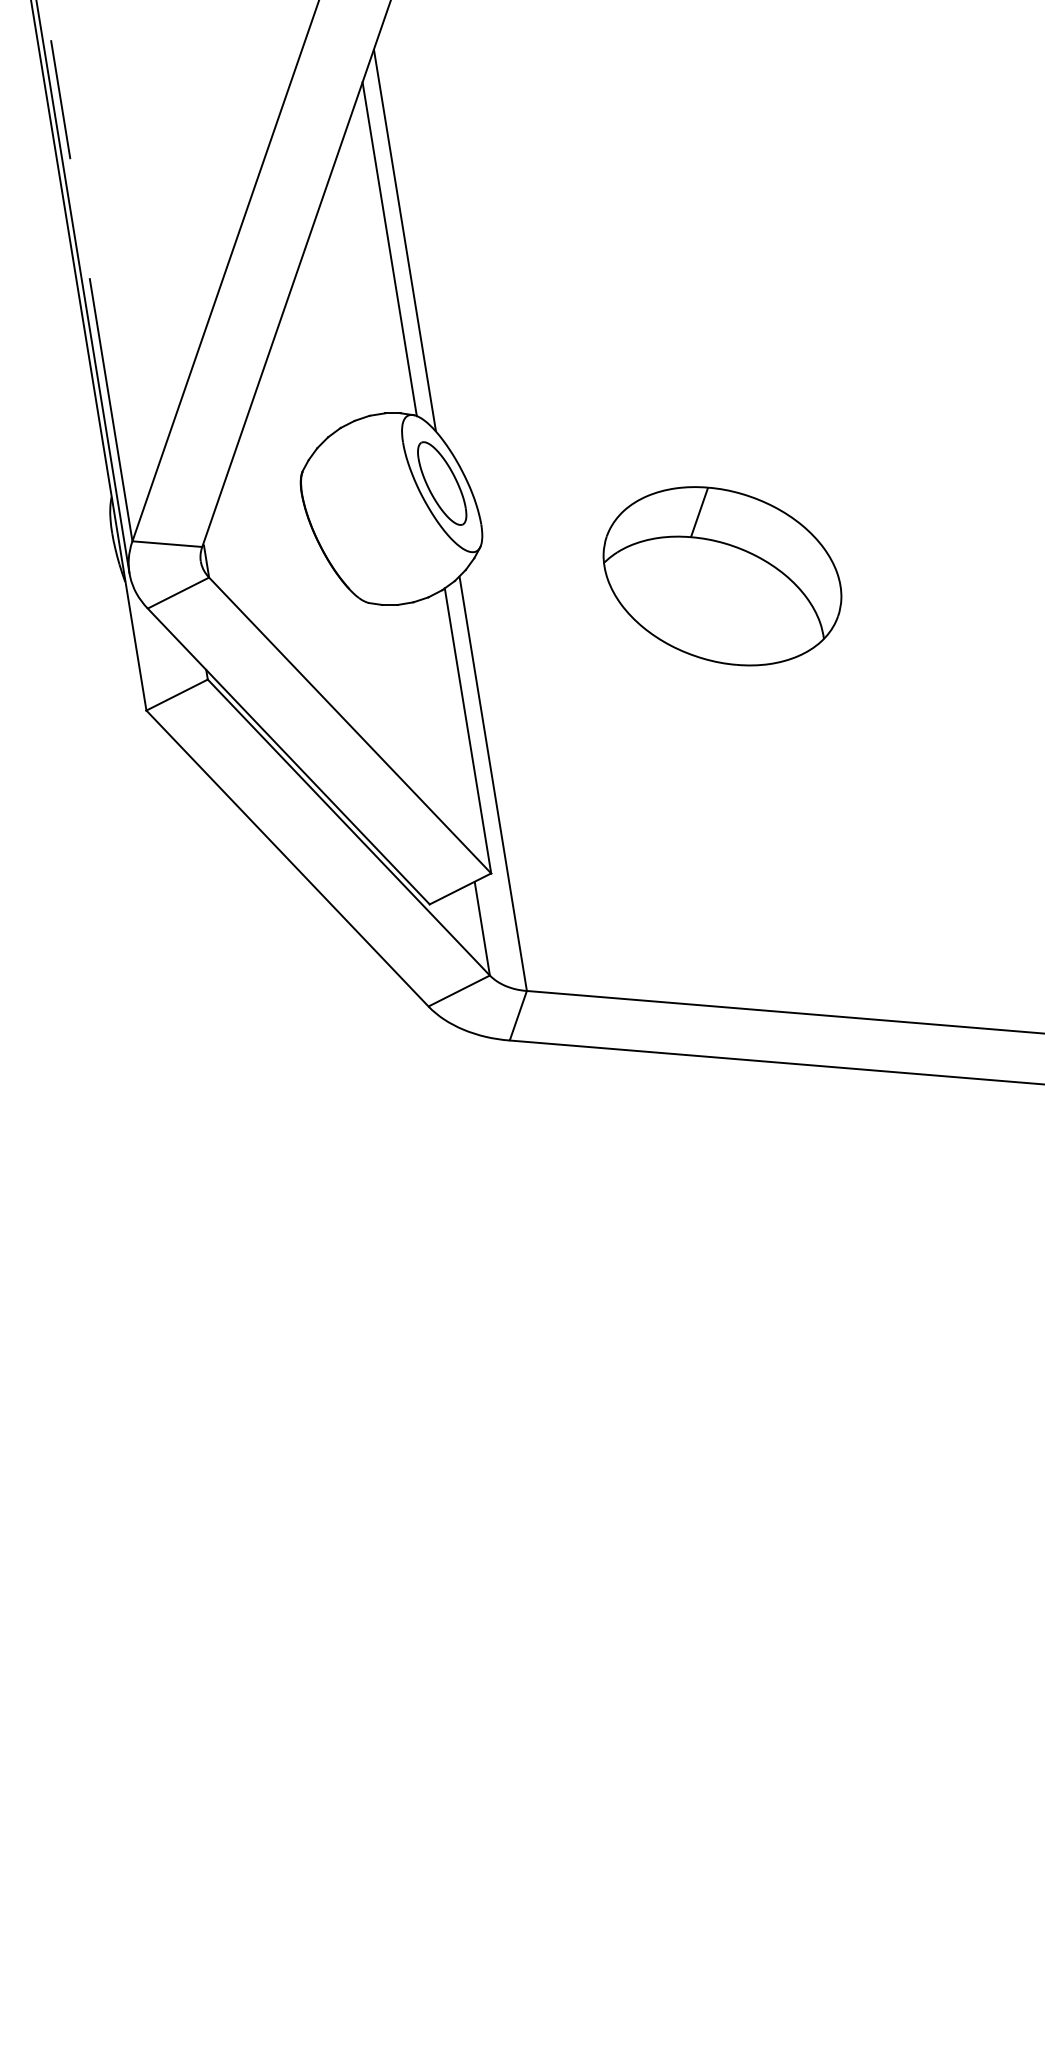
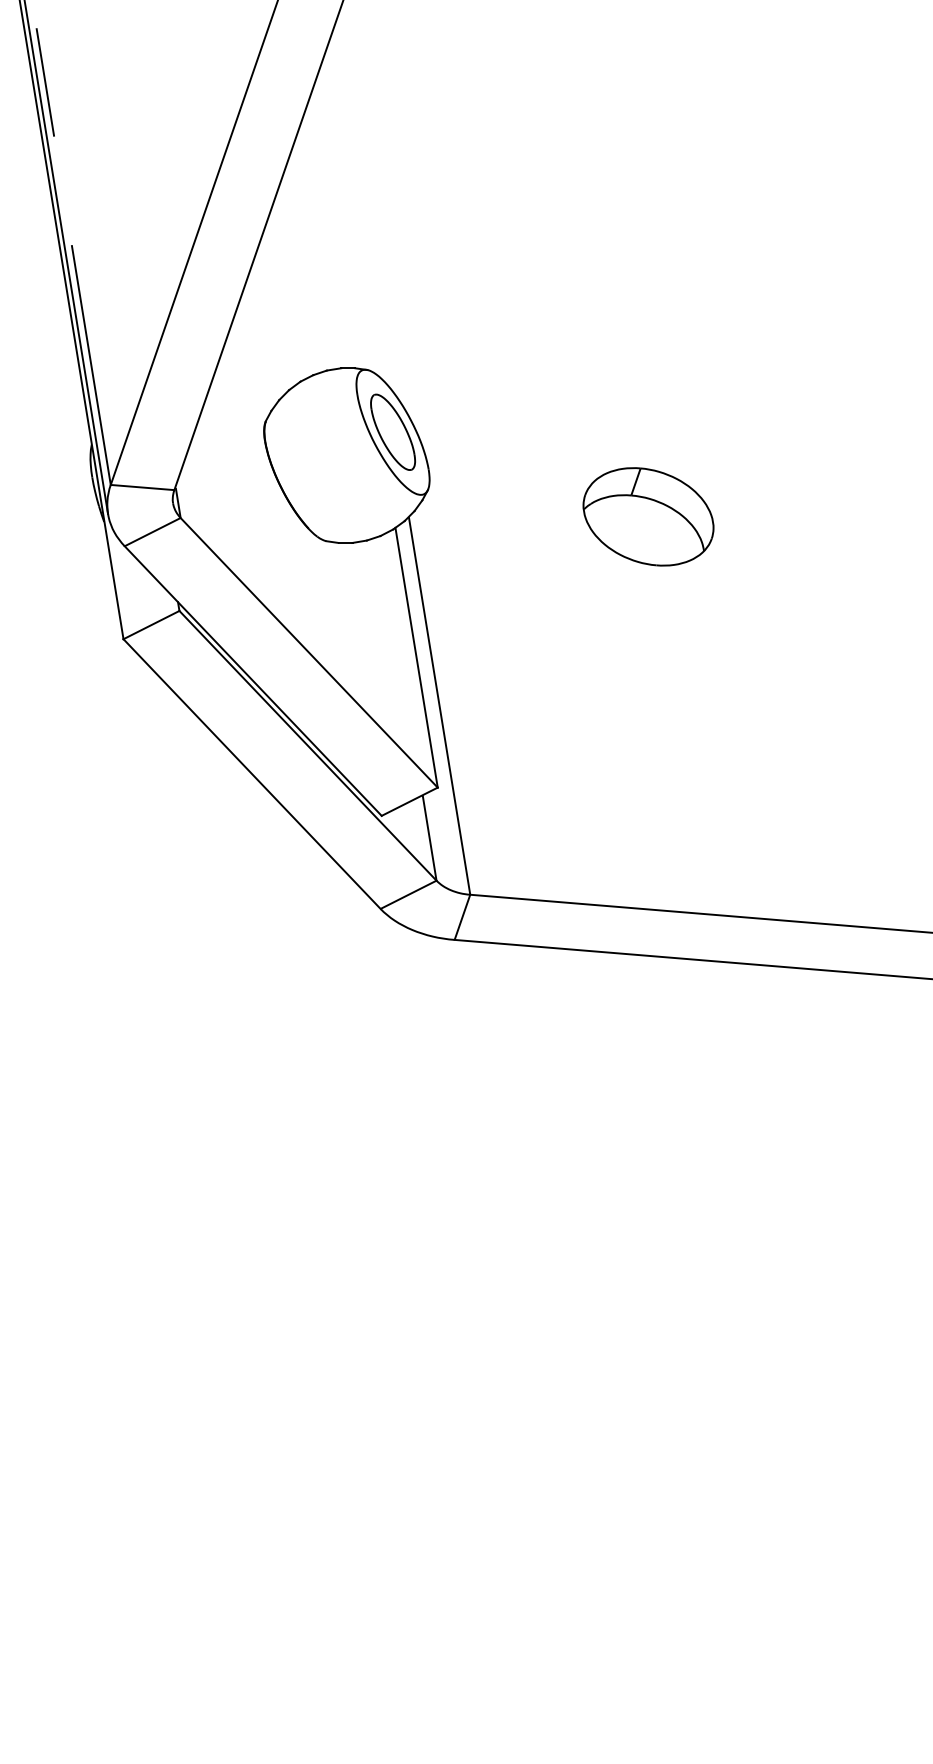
line: (404, 240) -> (358, 210), removed
line: (389, 249) -> (345, 218), removed
part: (722, 576) -> (648, 517), size x0.6

